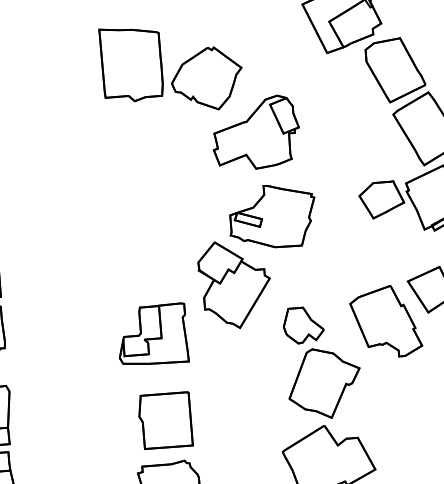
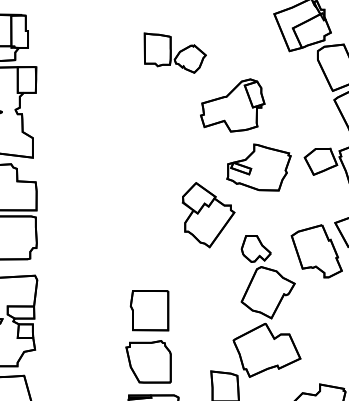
part: (172, 67) -> (175, 52), size x0.6
part: (271, 216) -> (258, 167), moved
part: (152, 334) -> (145, 246), removed

